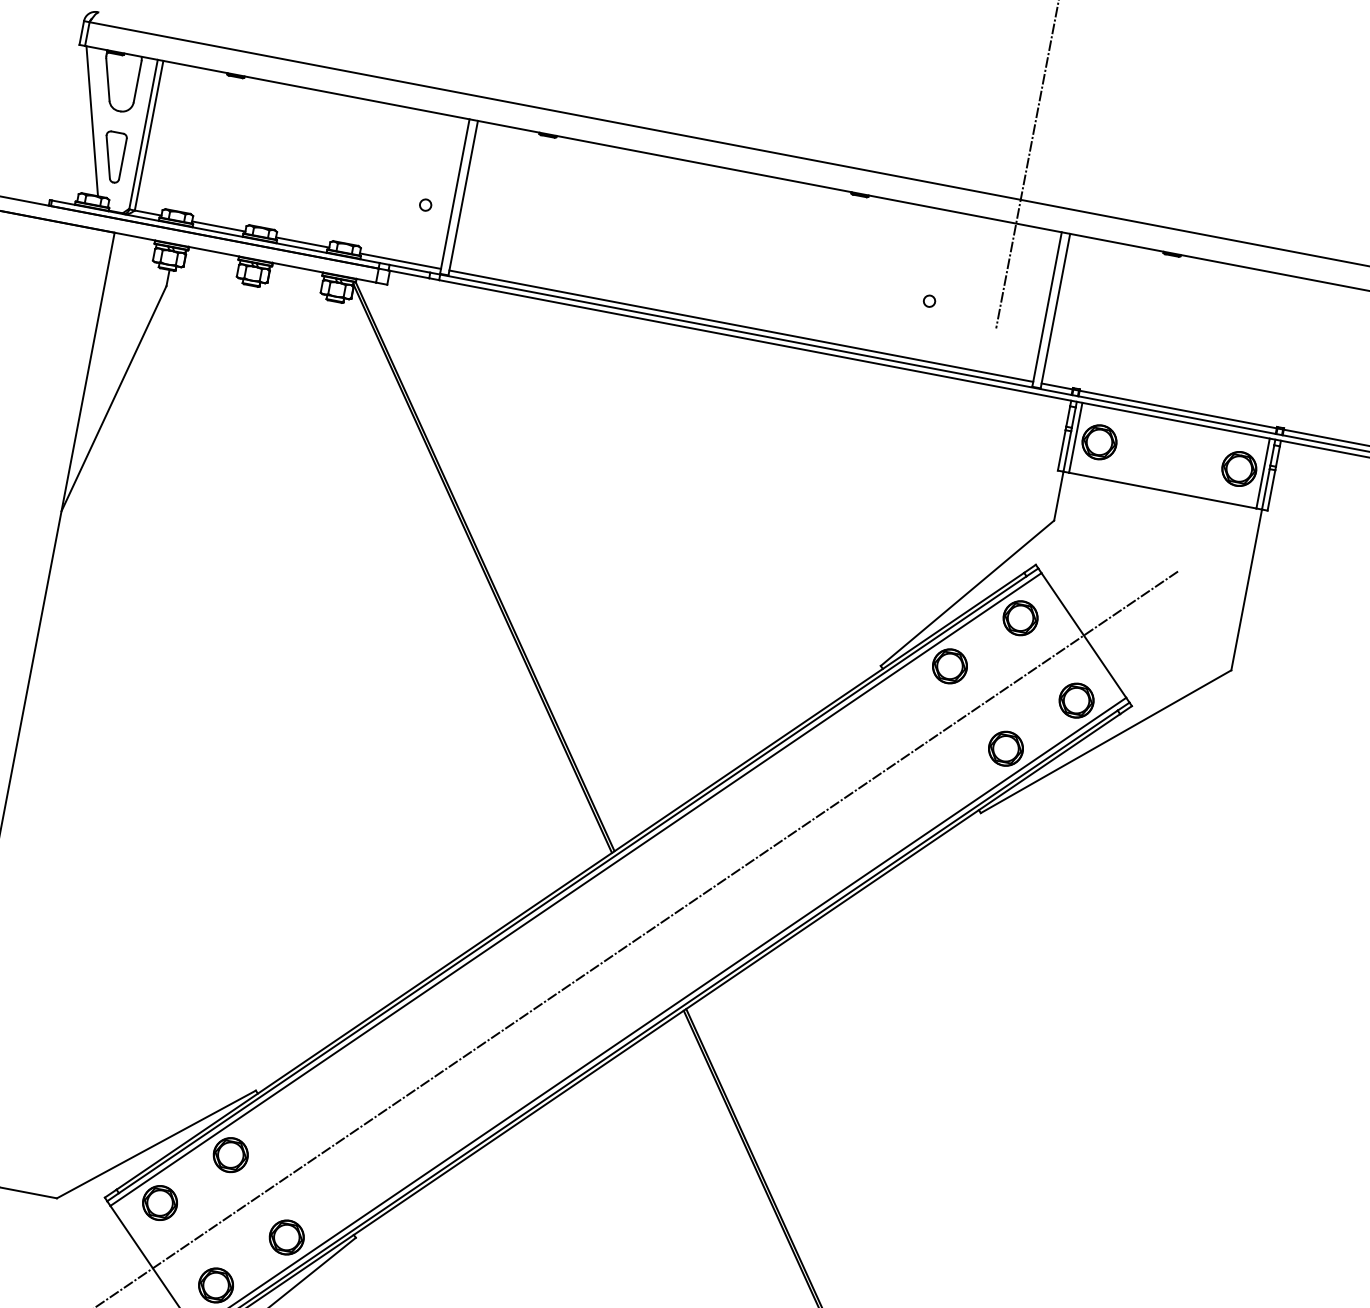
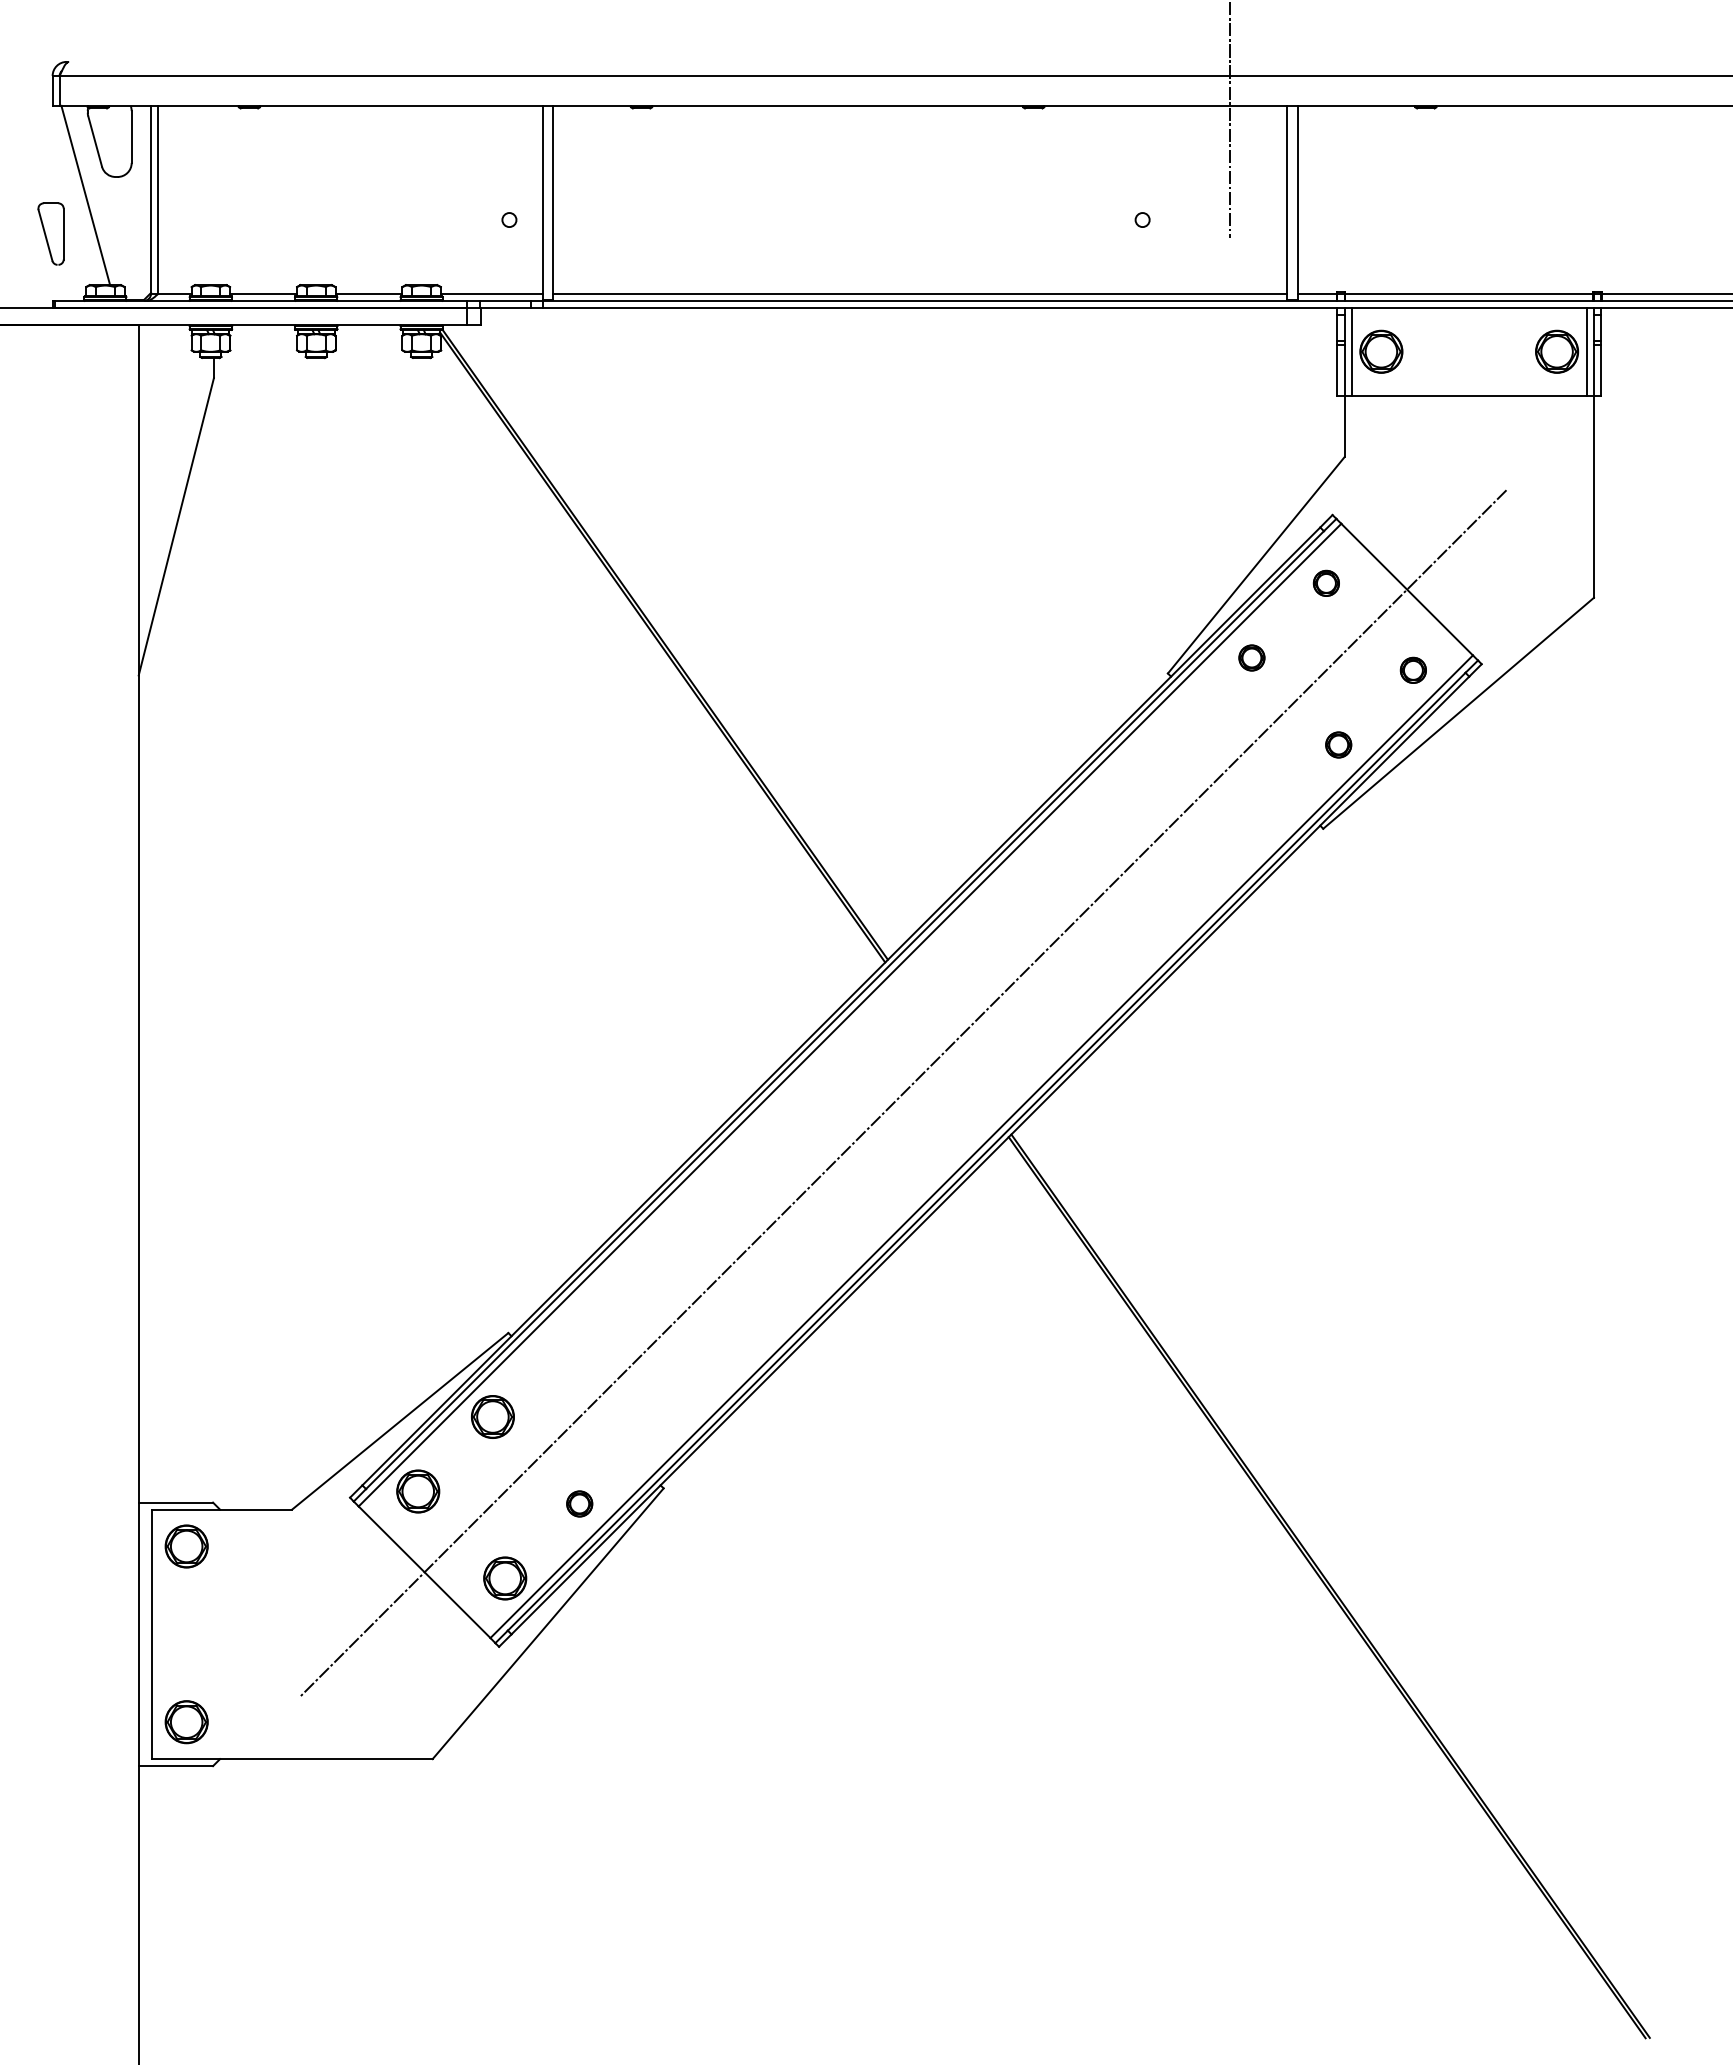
part: (112, 156) -> (50, 233), moved
part: (1020, 618) -> (1326, 583), size x0.6
part: (949, 665) -> (1251, 657), size x0.6
part: (1076, 700) -> (1413, 670), size x0.6
part: (1005, 748) -> (1338, 744), size x0.6
part: (286, 1237) -> (579, 1503), size x0.6

